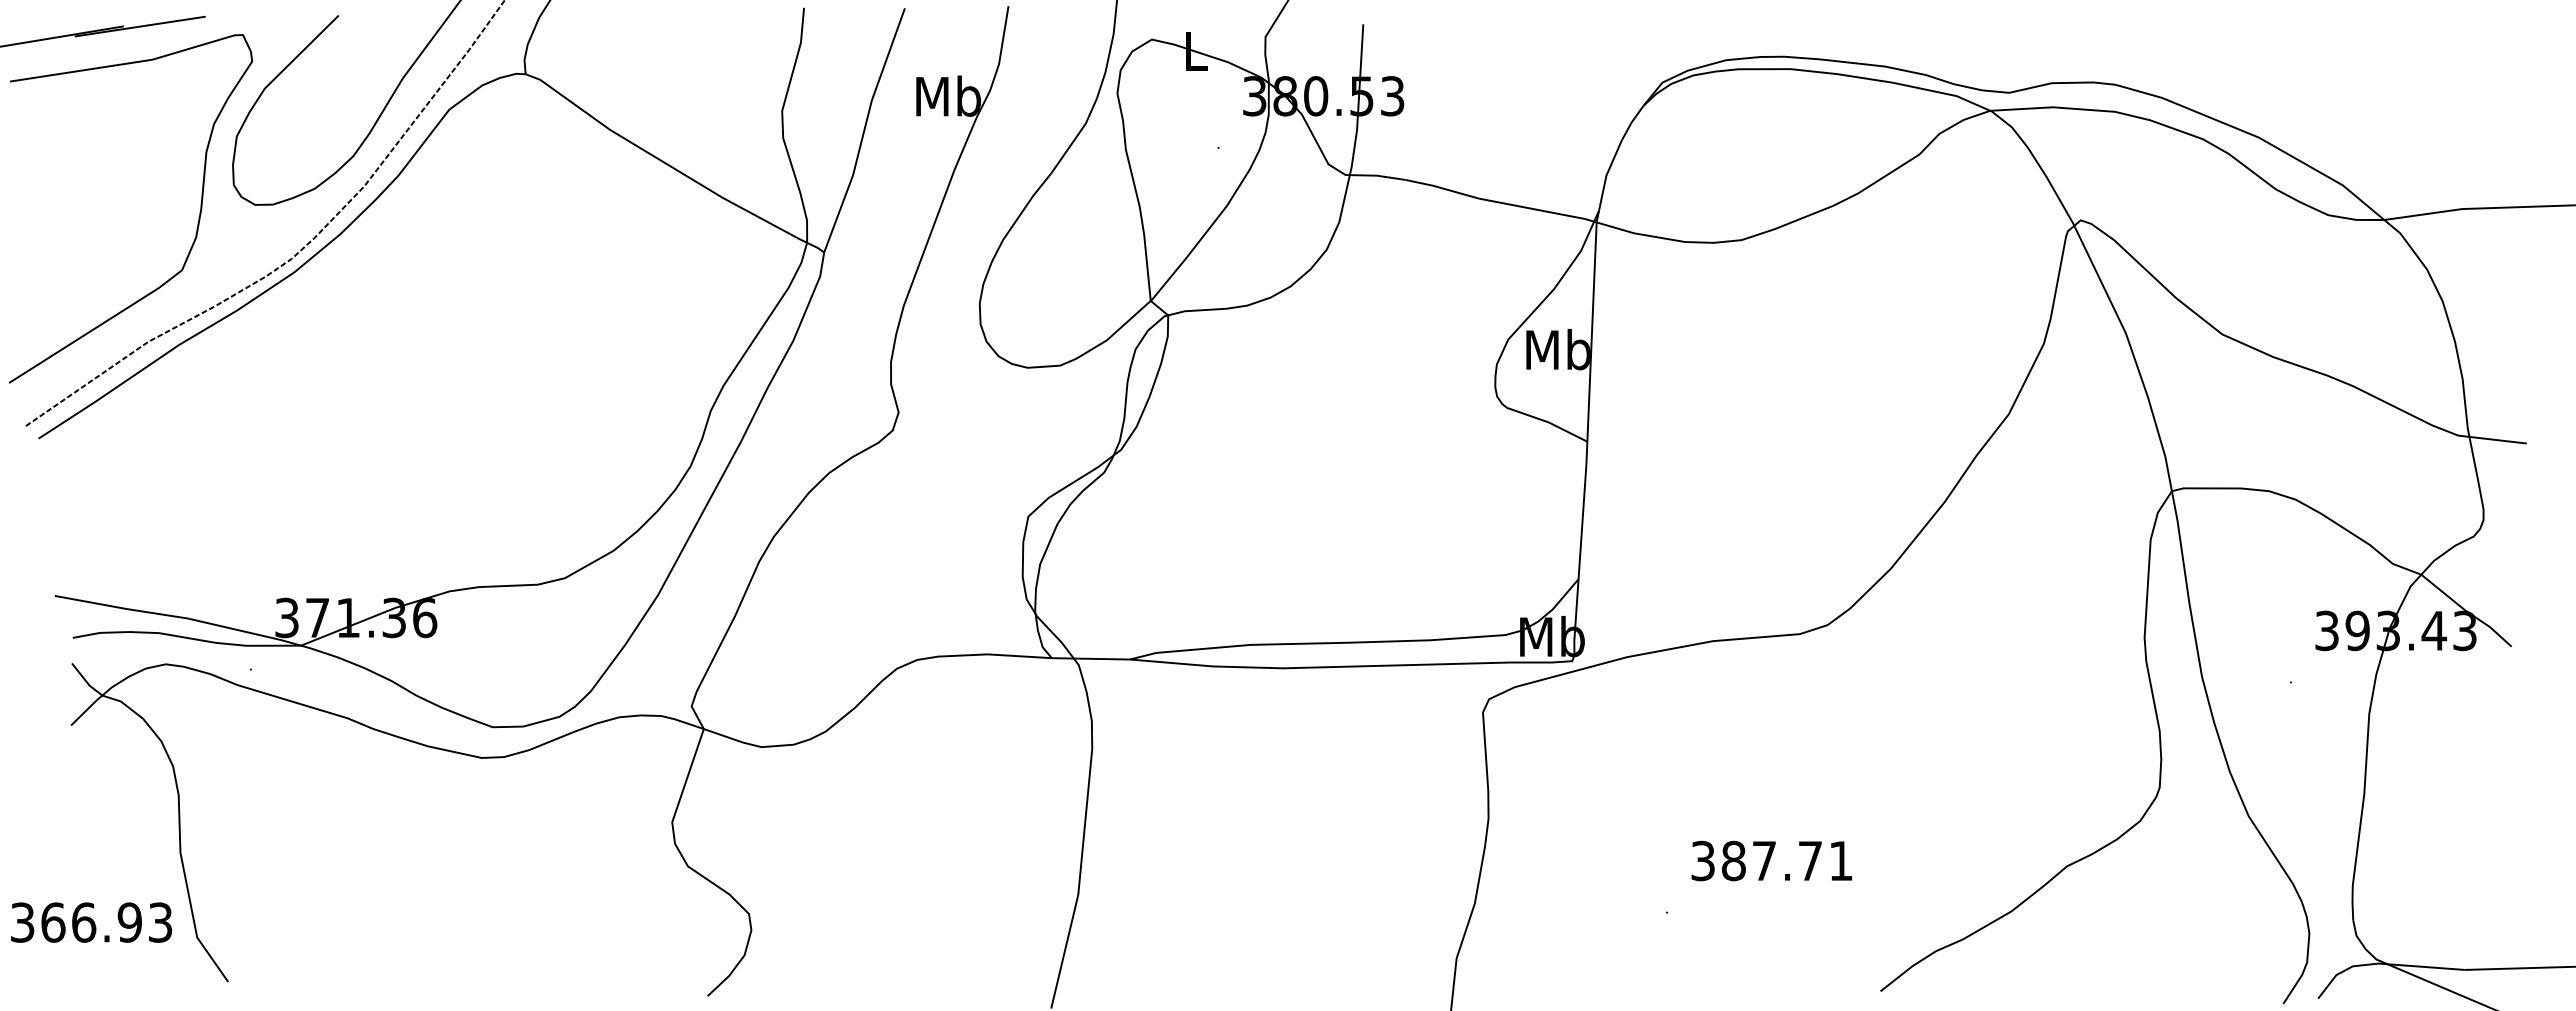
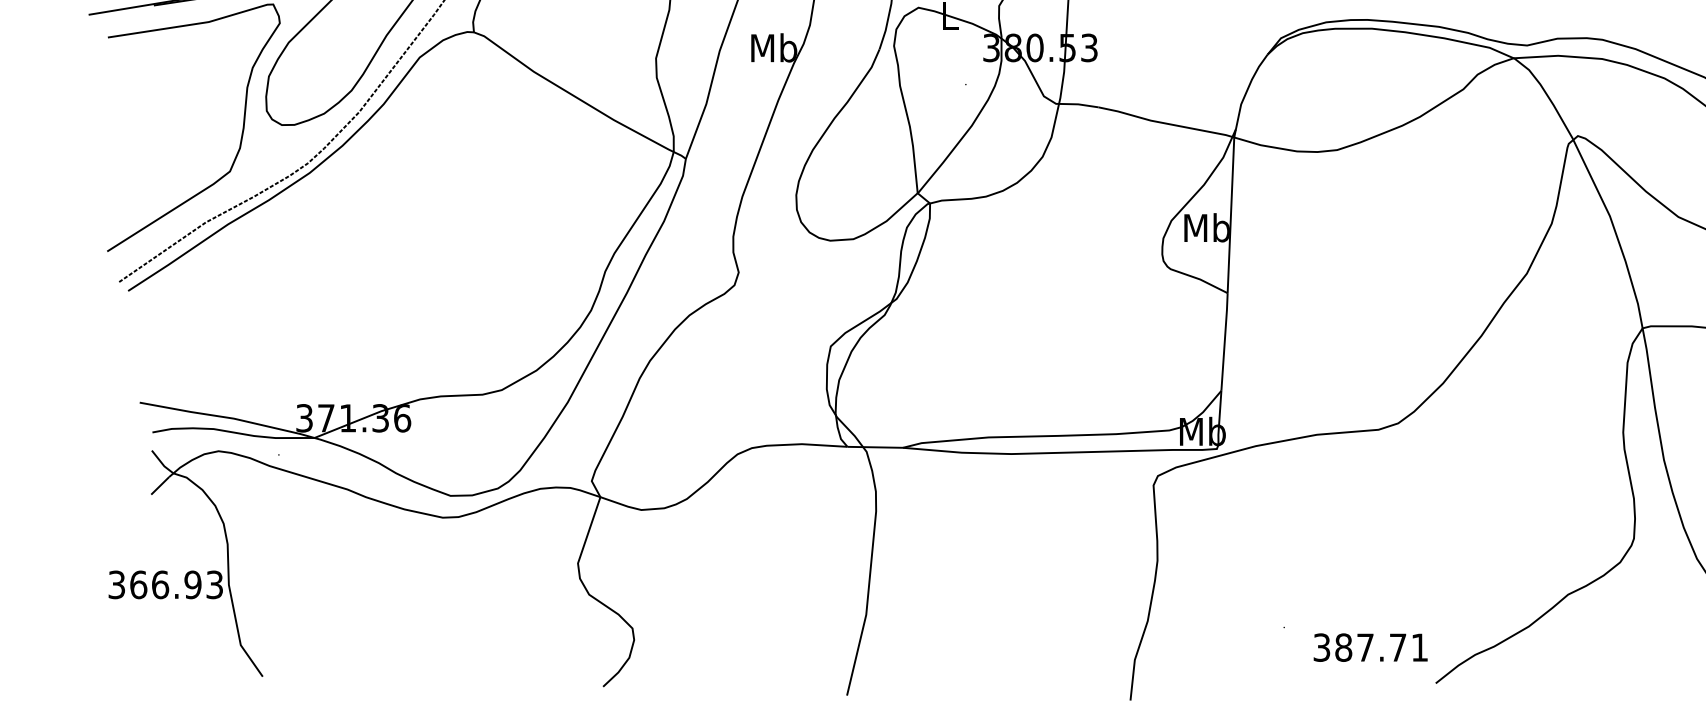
text: (1771, 860) -> (1370, 647), moved
text: (91, 922) -> (165, 584), moved

